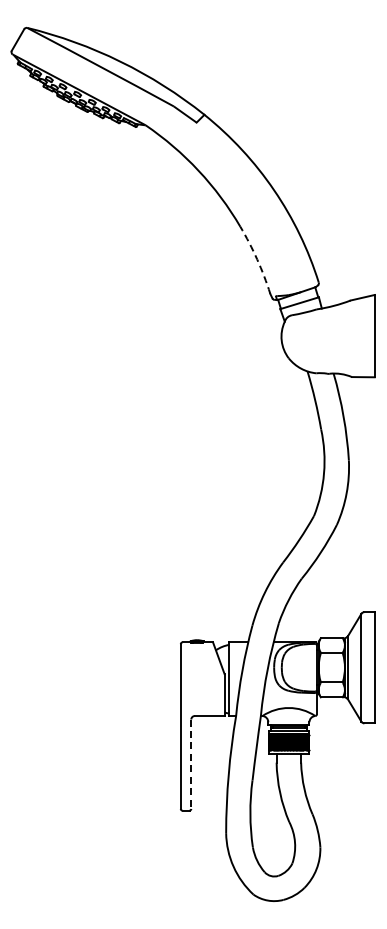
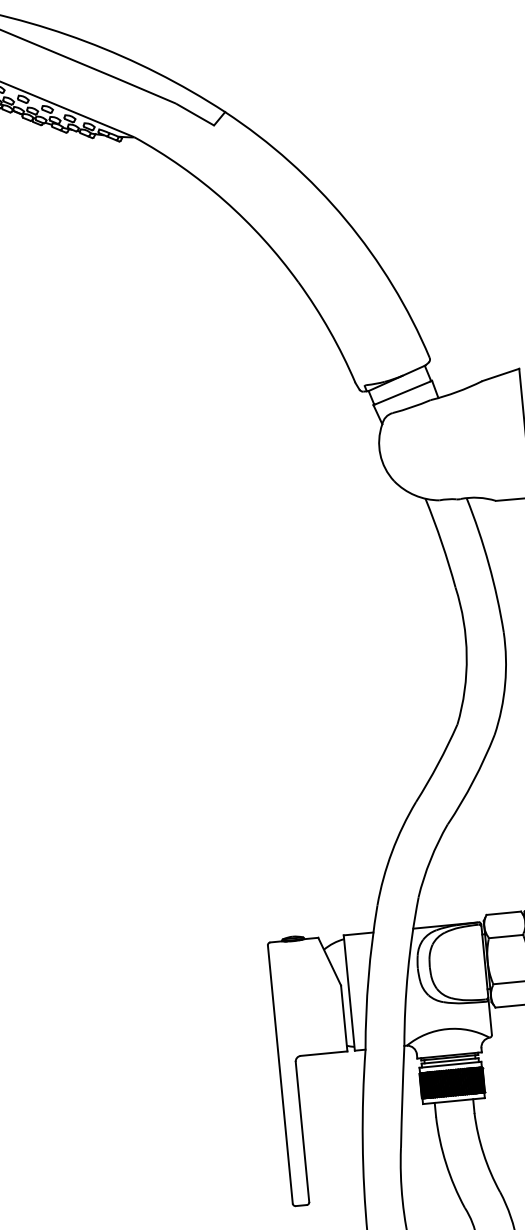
arc: (257, 259) -> (330, 330), dashed -> solid
line: (191, 764) -> (302, 1132), dashed -> solid

